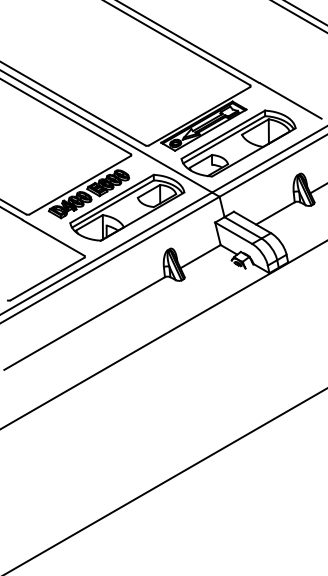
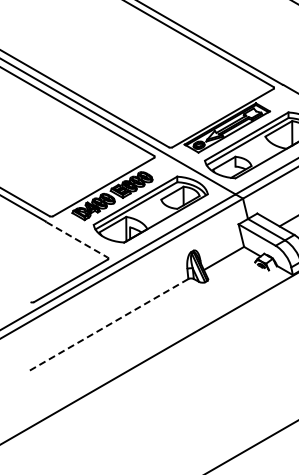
line: (54, 238) -> (77, 240), solid -> dashed
line: (84, 323) -> (107, 325), solid -> dashed

